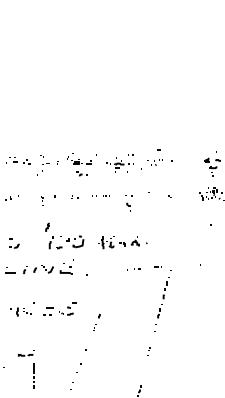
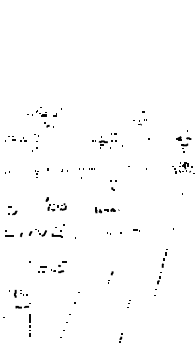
part: (154, 157) -> (139, 118), moved
part: (76, 164) -> (44, 117), moved
part: (128, 200) -> (113, 185), moved
part: (65, 235) -> (56, 203), size x0.6
part: (122, 242) -> (106, 209), size x0.6
part: (161, 304) -> (160, 272), moved
part: (21, 311) -> (18, 293), moved
part: (97, 320) -> (110, 277), moved

